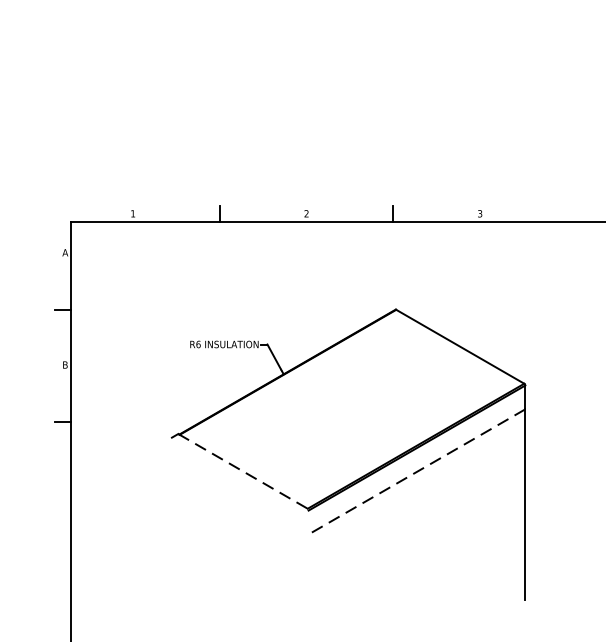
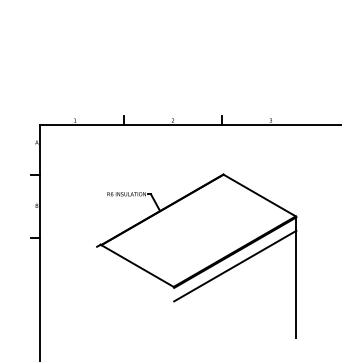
line: (243, 472) -> (137, 266), dashed -> solid
line: (417, 472) -> (235, 266), dashed -> solid

